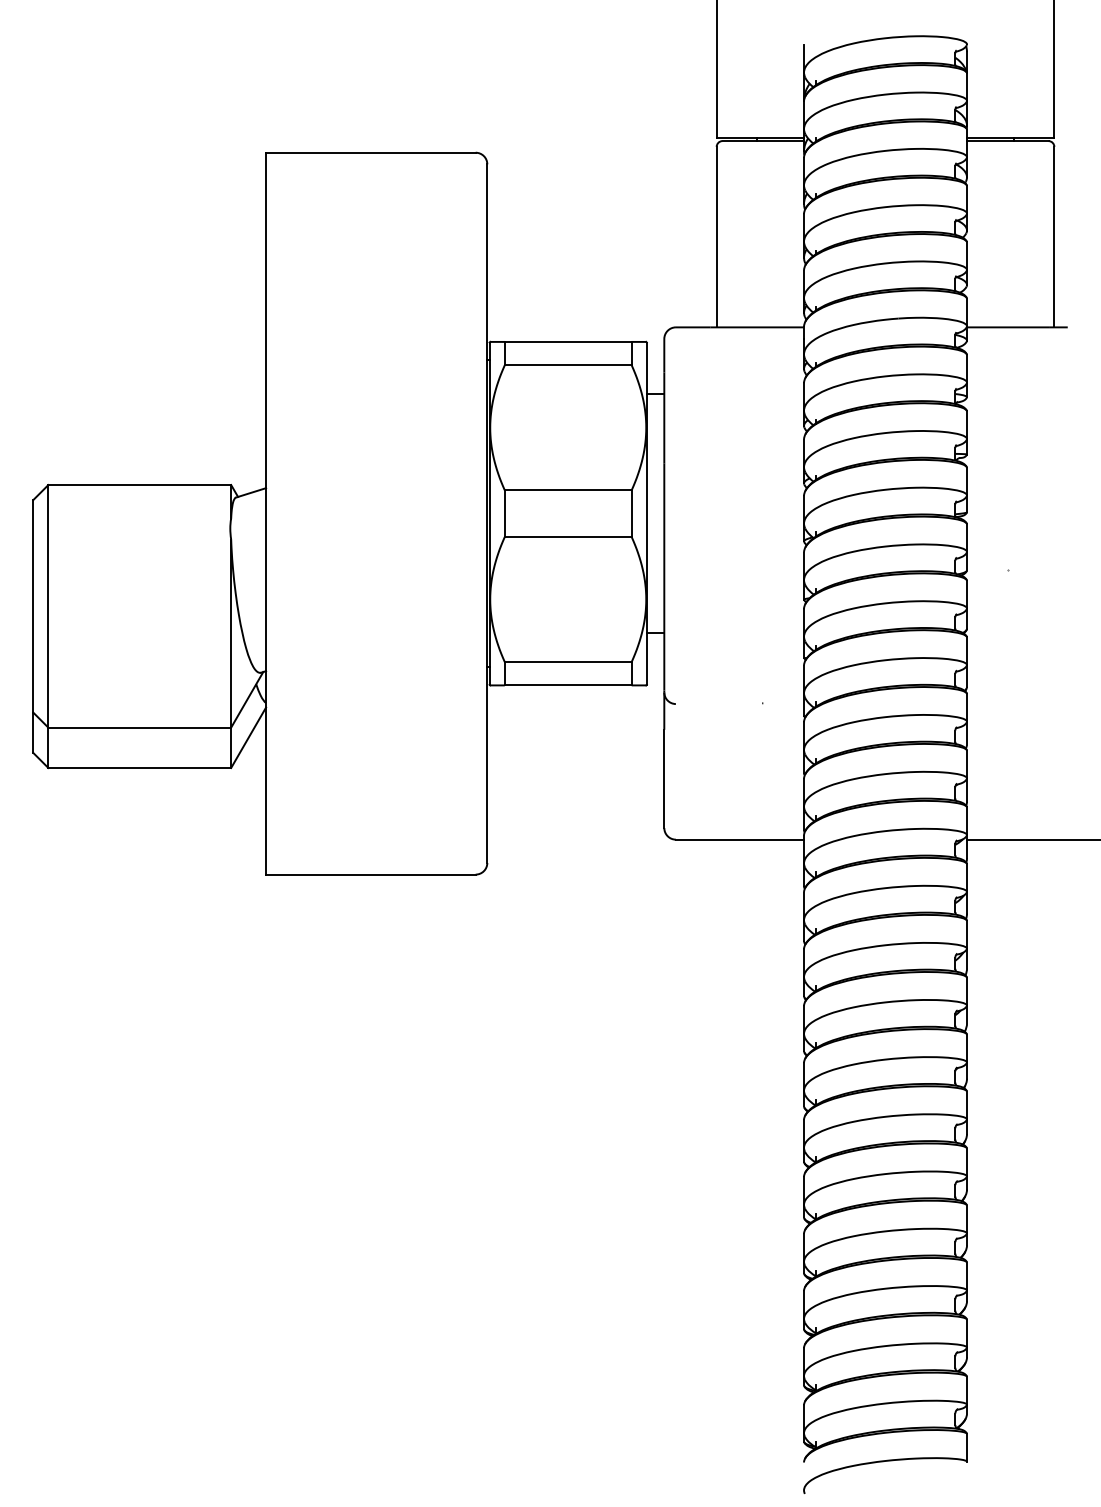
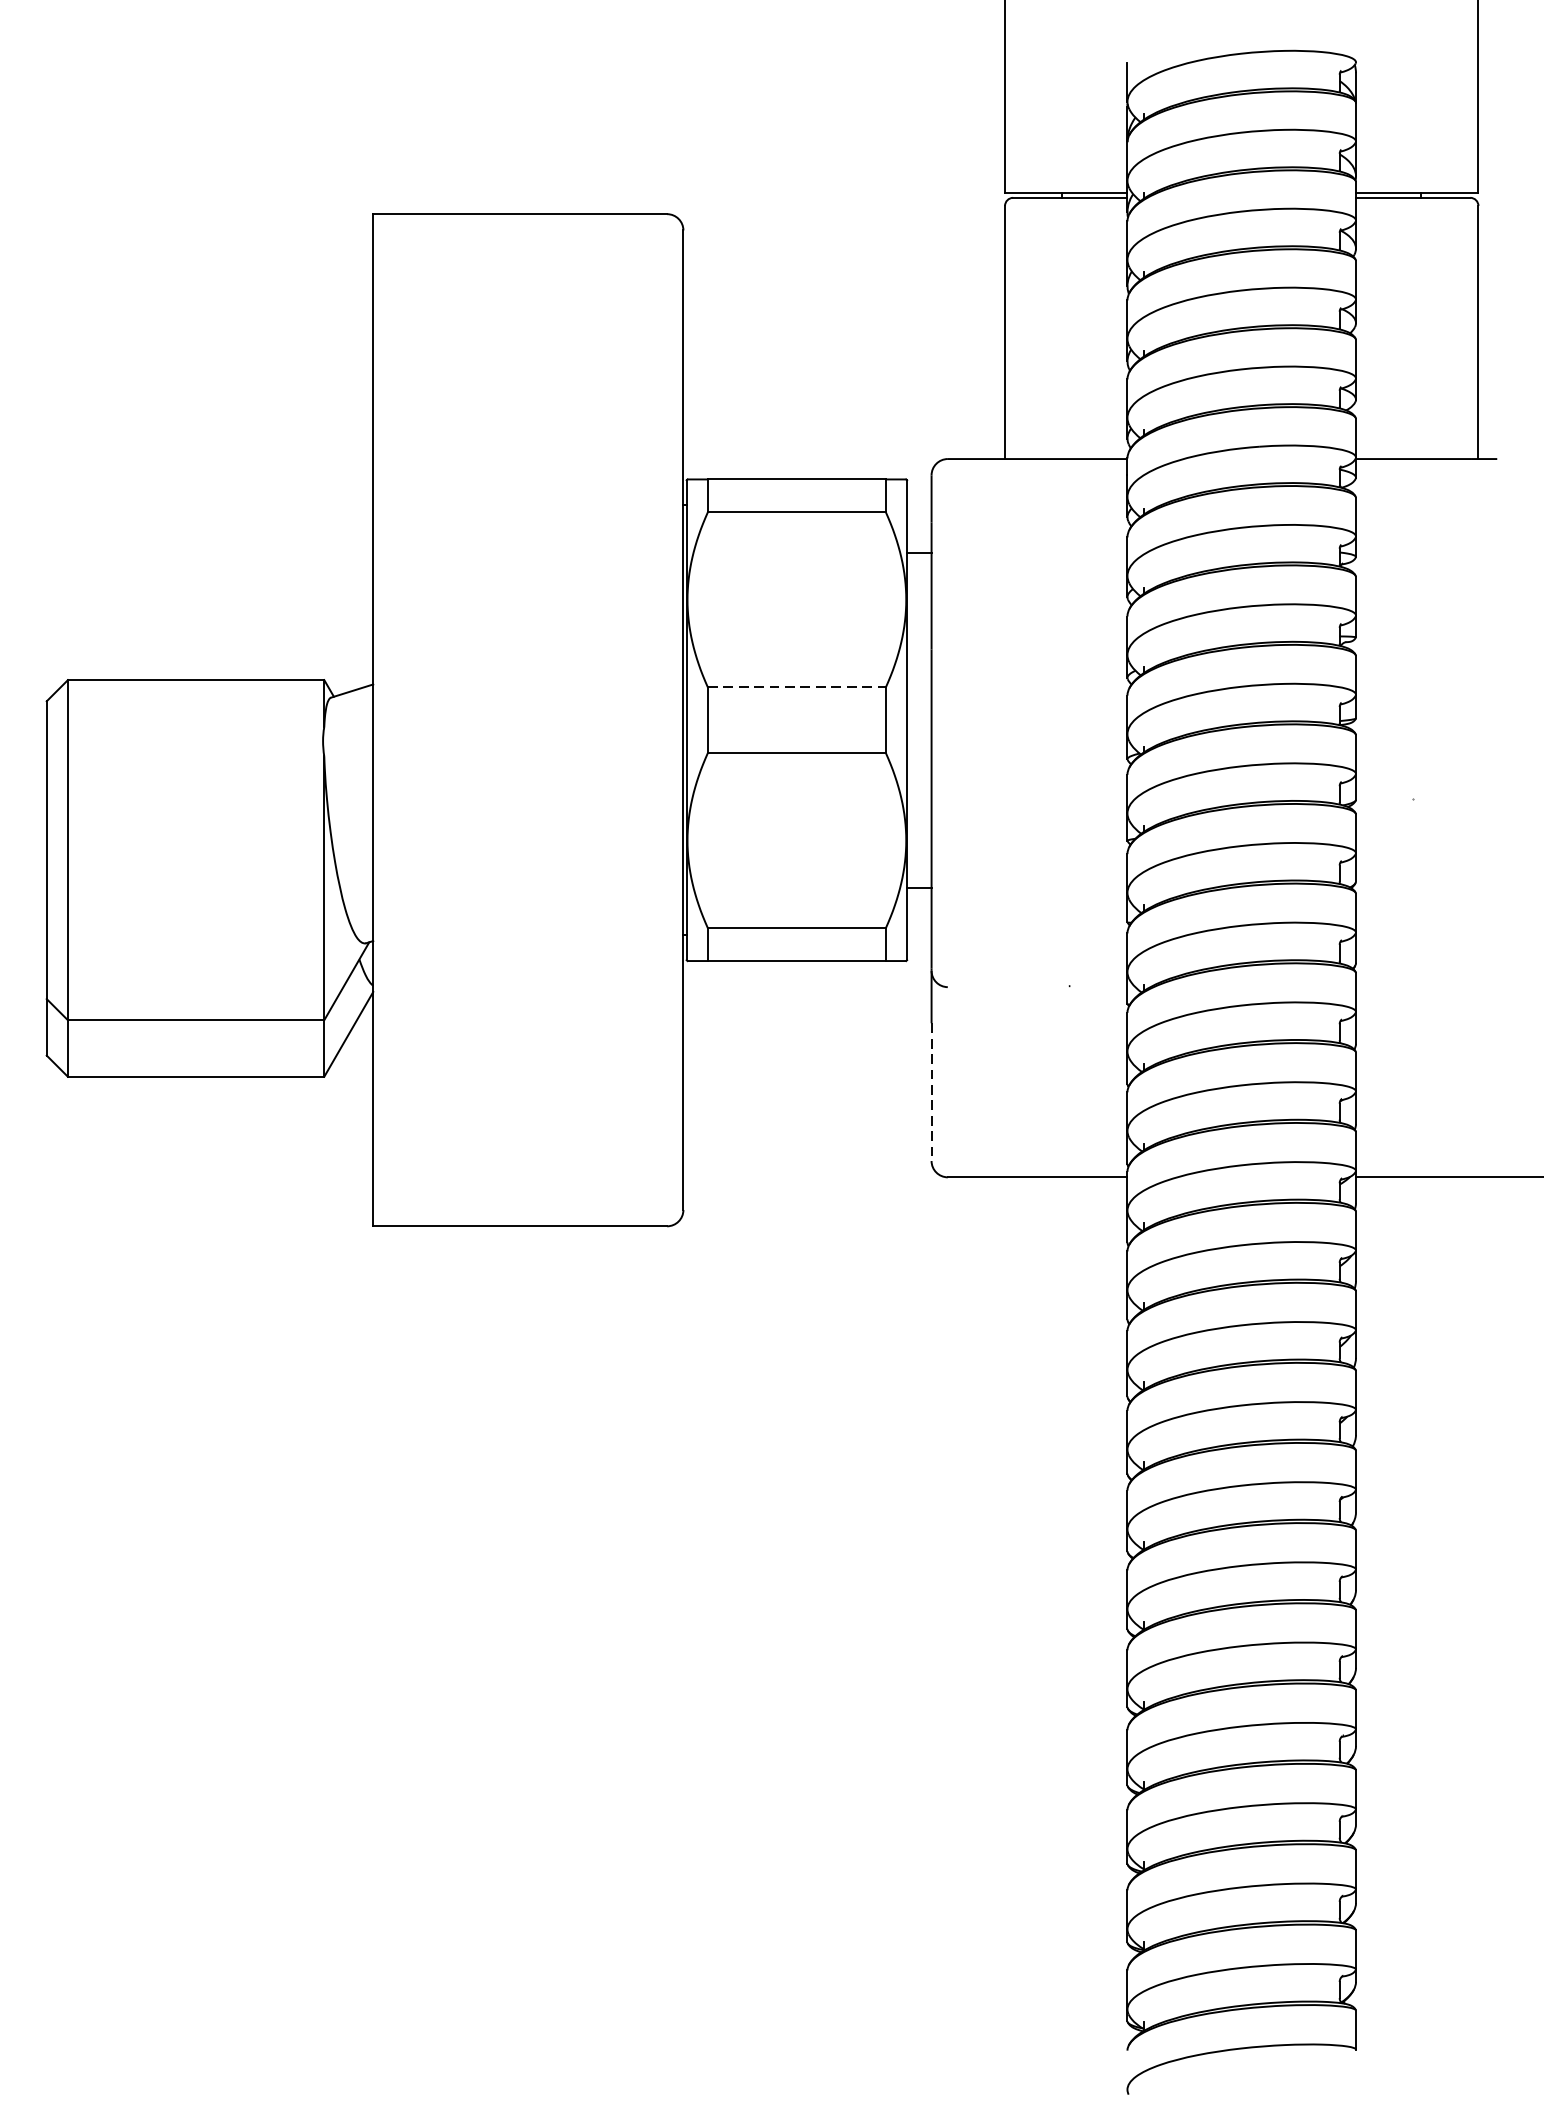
line: (568, 490) -> (797, 687), solid -> dashed
line: (664, 779) -> (931, 1092), solid -> dashed

